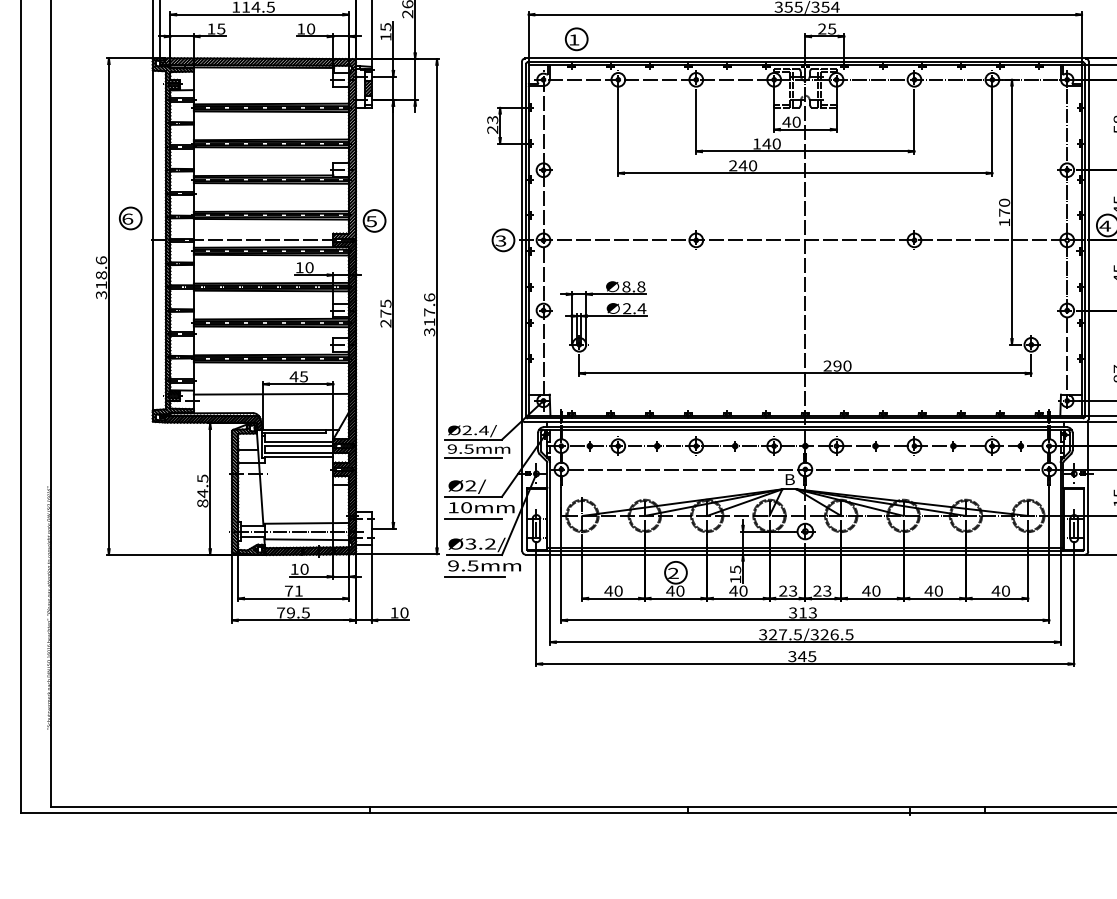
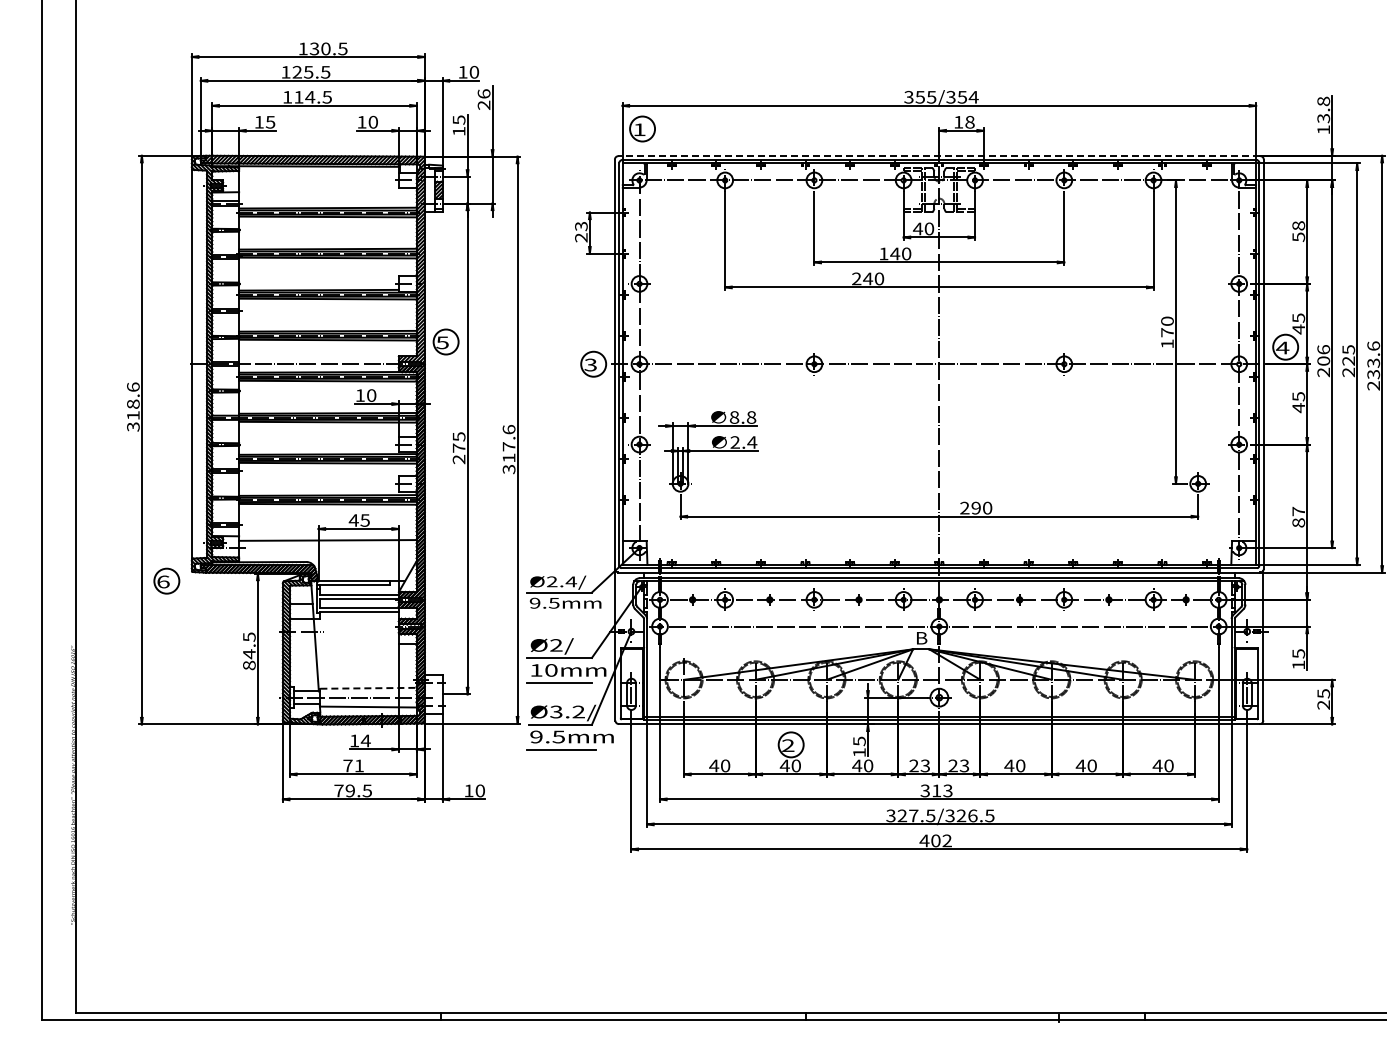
text: (827, 28) -> (964, 121), 25 -> 18
part: (576, 38) -> (642, 128), moved
line: (805, 58) -> (939, 155), solid -> dashed
part: (130, 217) -> (166, 580), moved
line: (472, 458) -> (558, 614), removed
line: (307, 523) -> (369, 688), solid -> dashed
text: (304, 568) -> (365, 740), 10 -> 14
text: (801, 656) -> (935, 840), 345 -> 402

